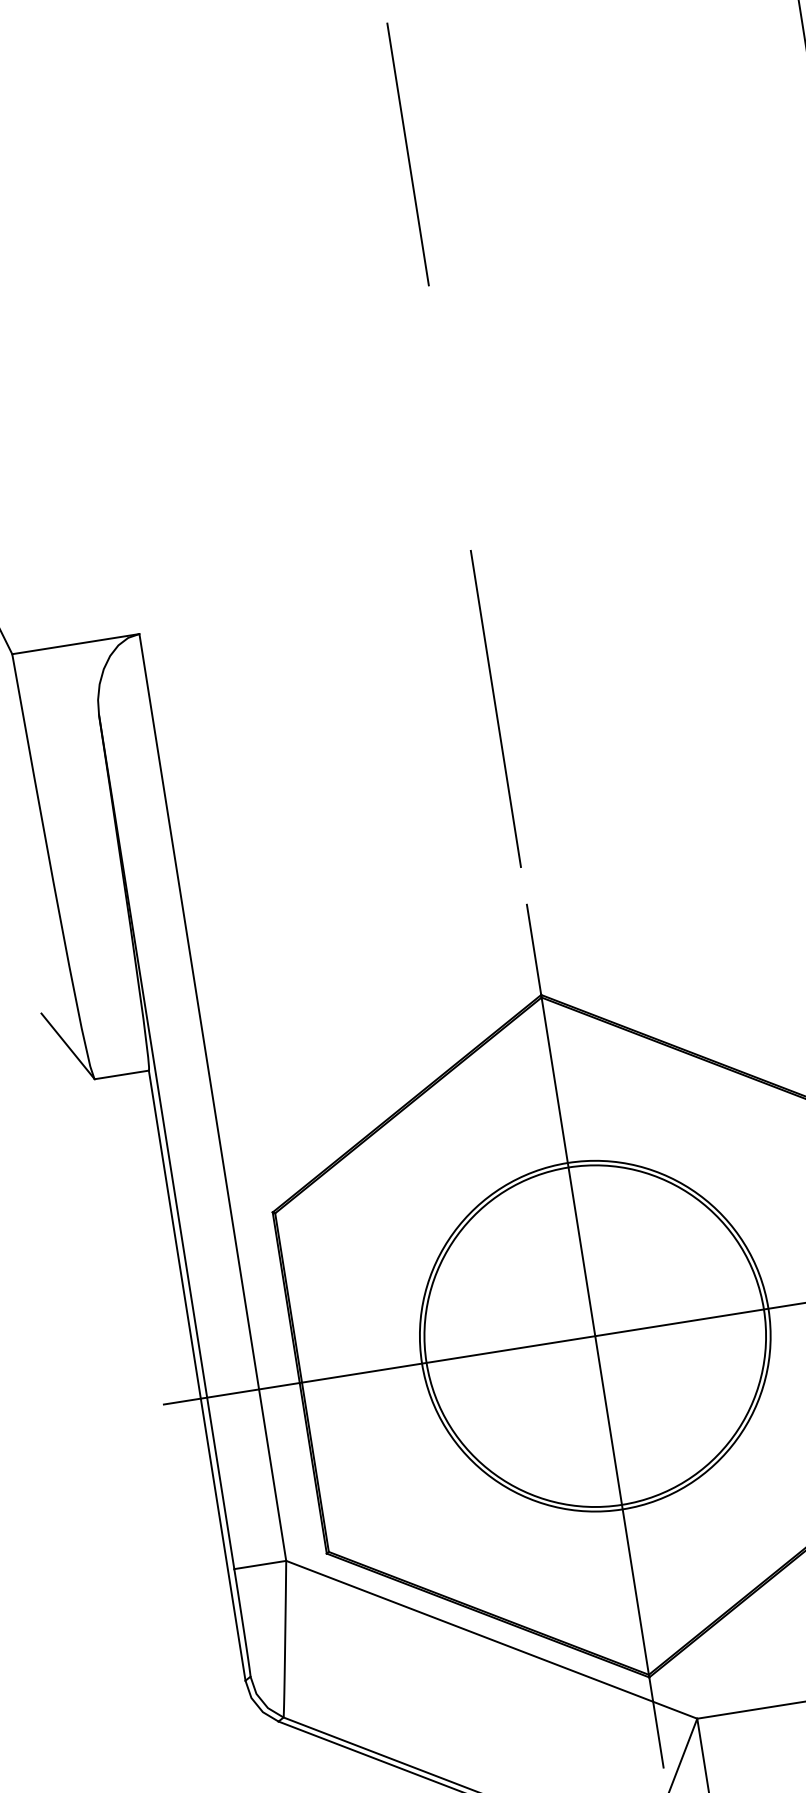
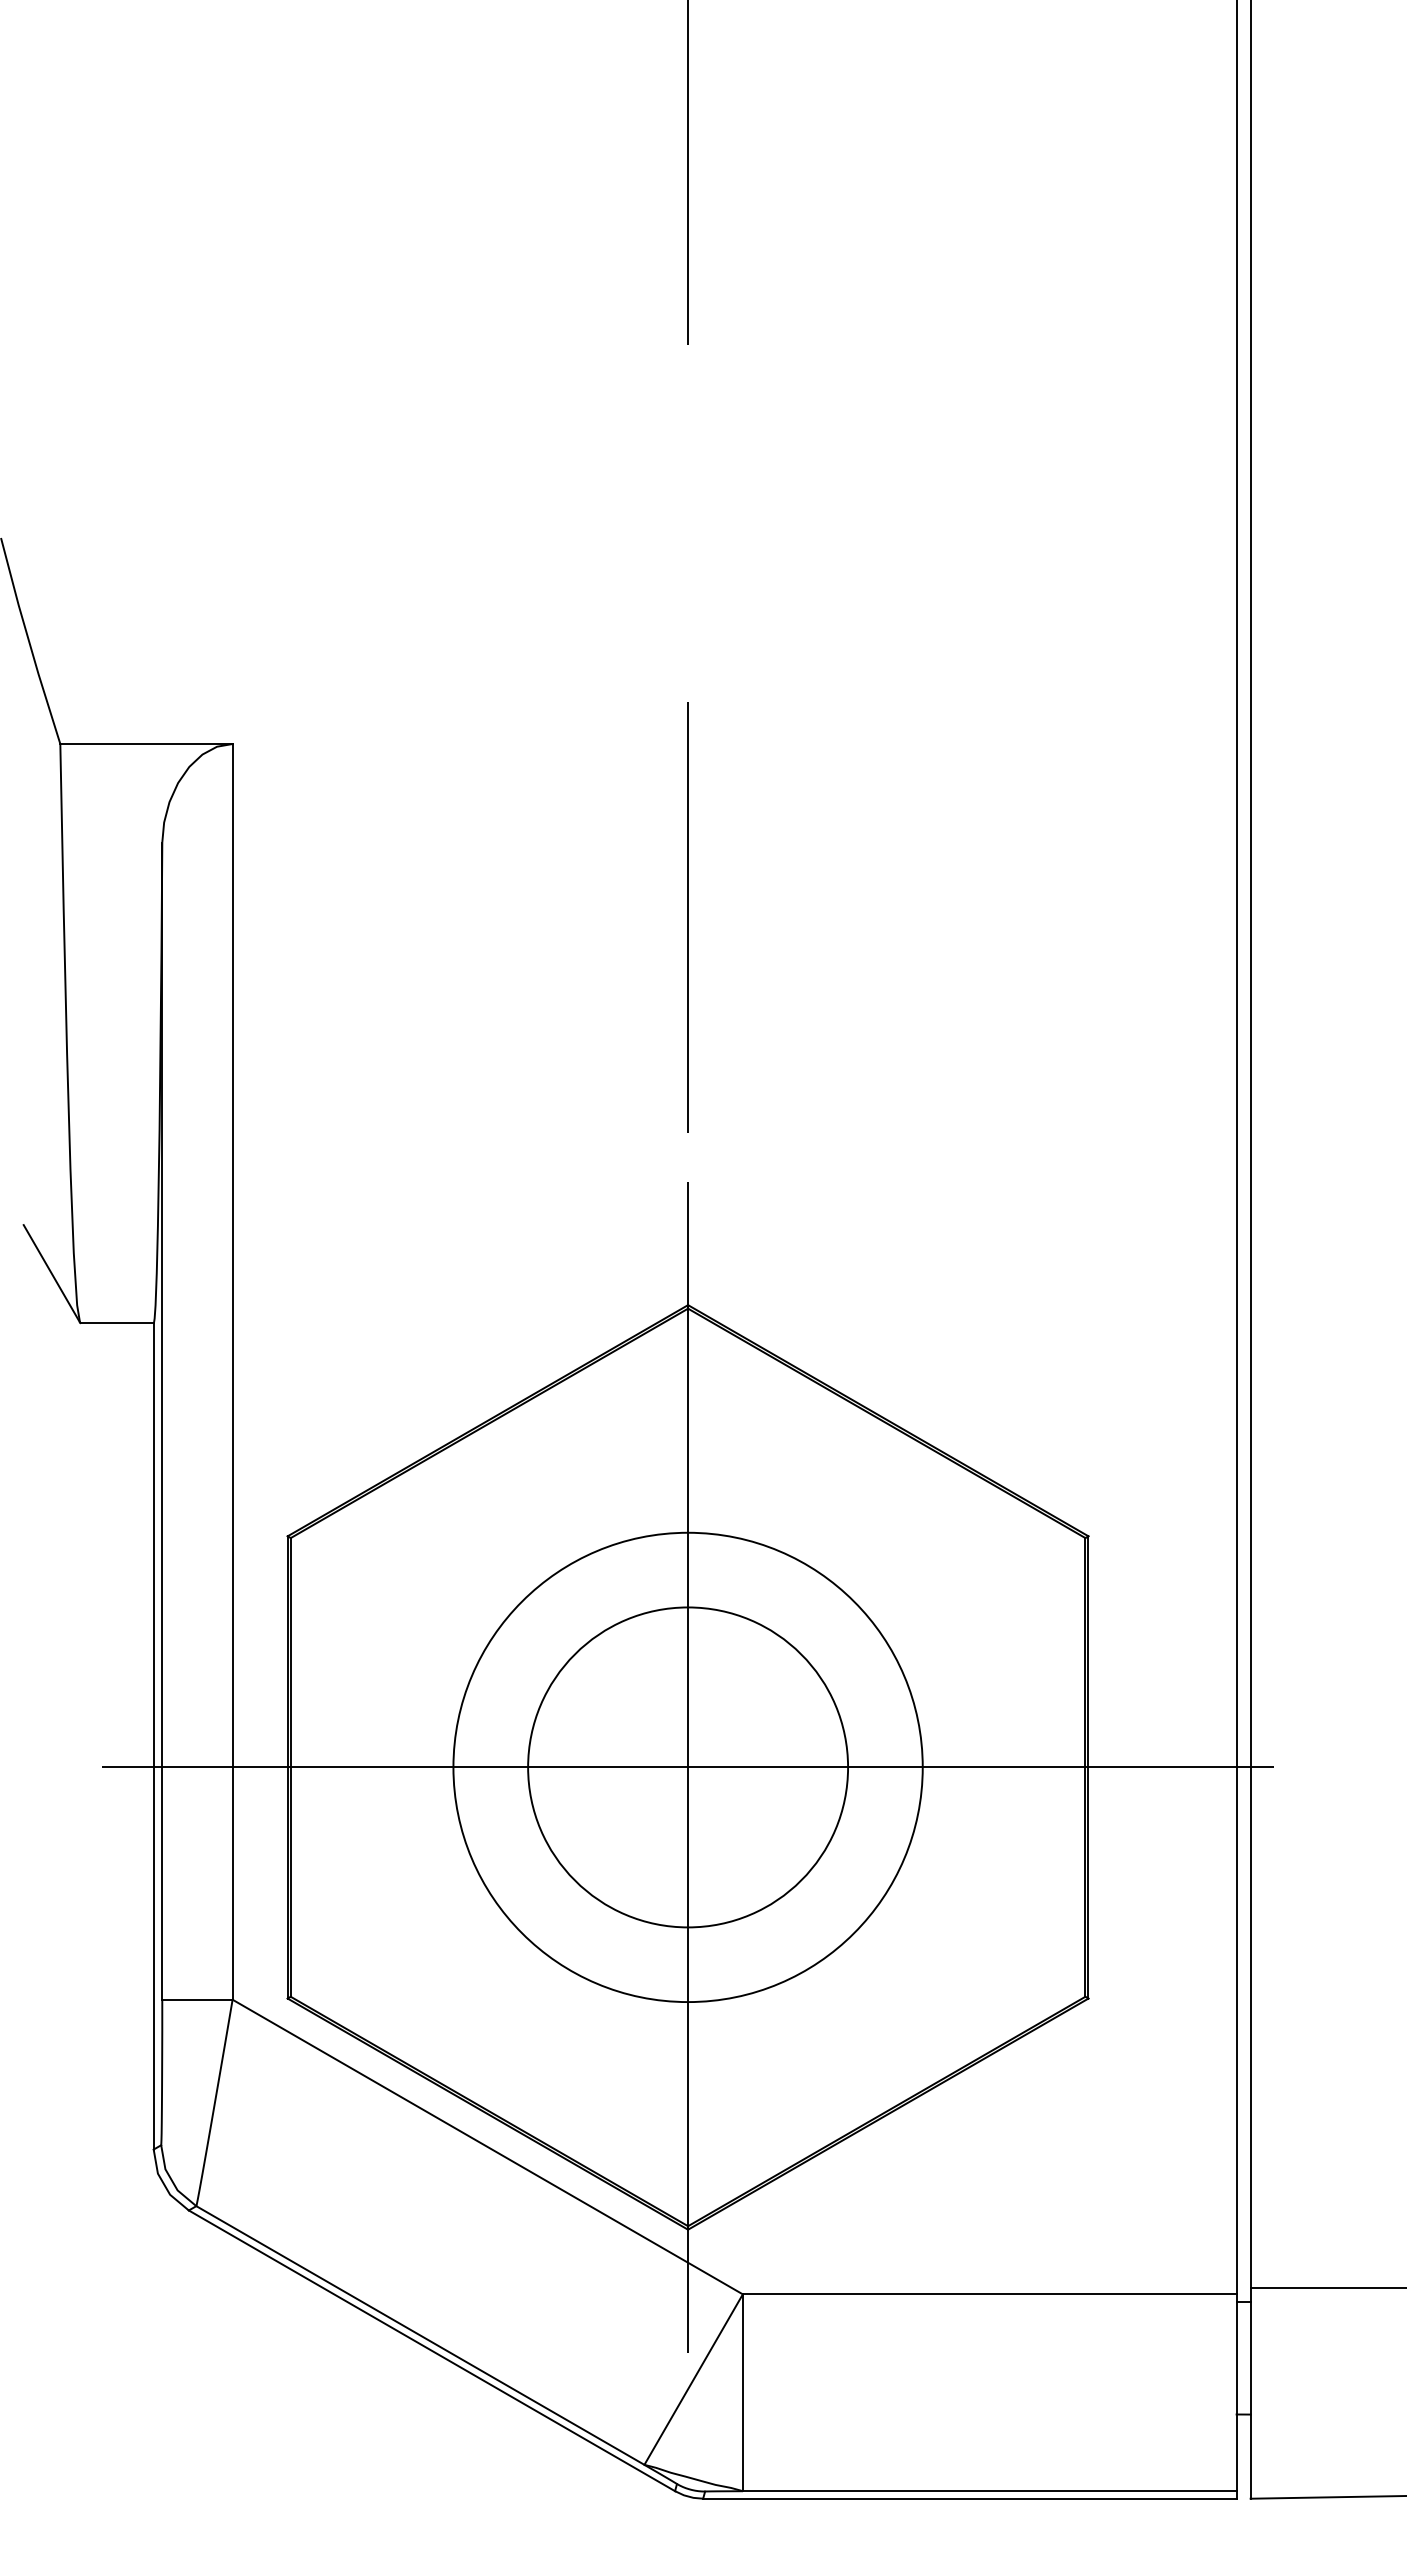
circle: (594, 1335) -> (687, 1766), size x0.7

